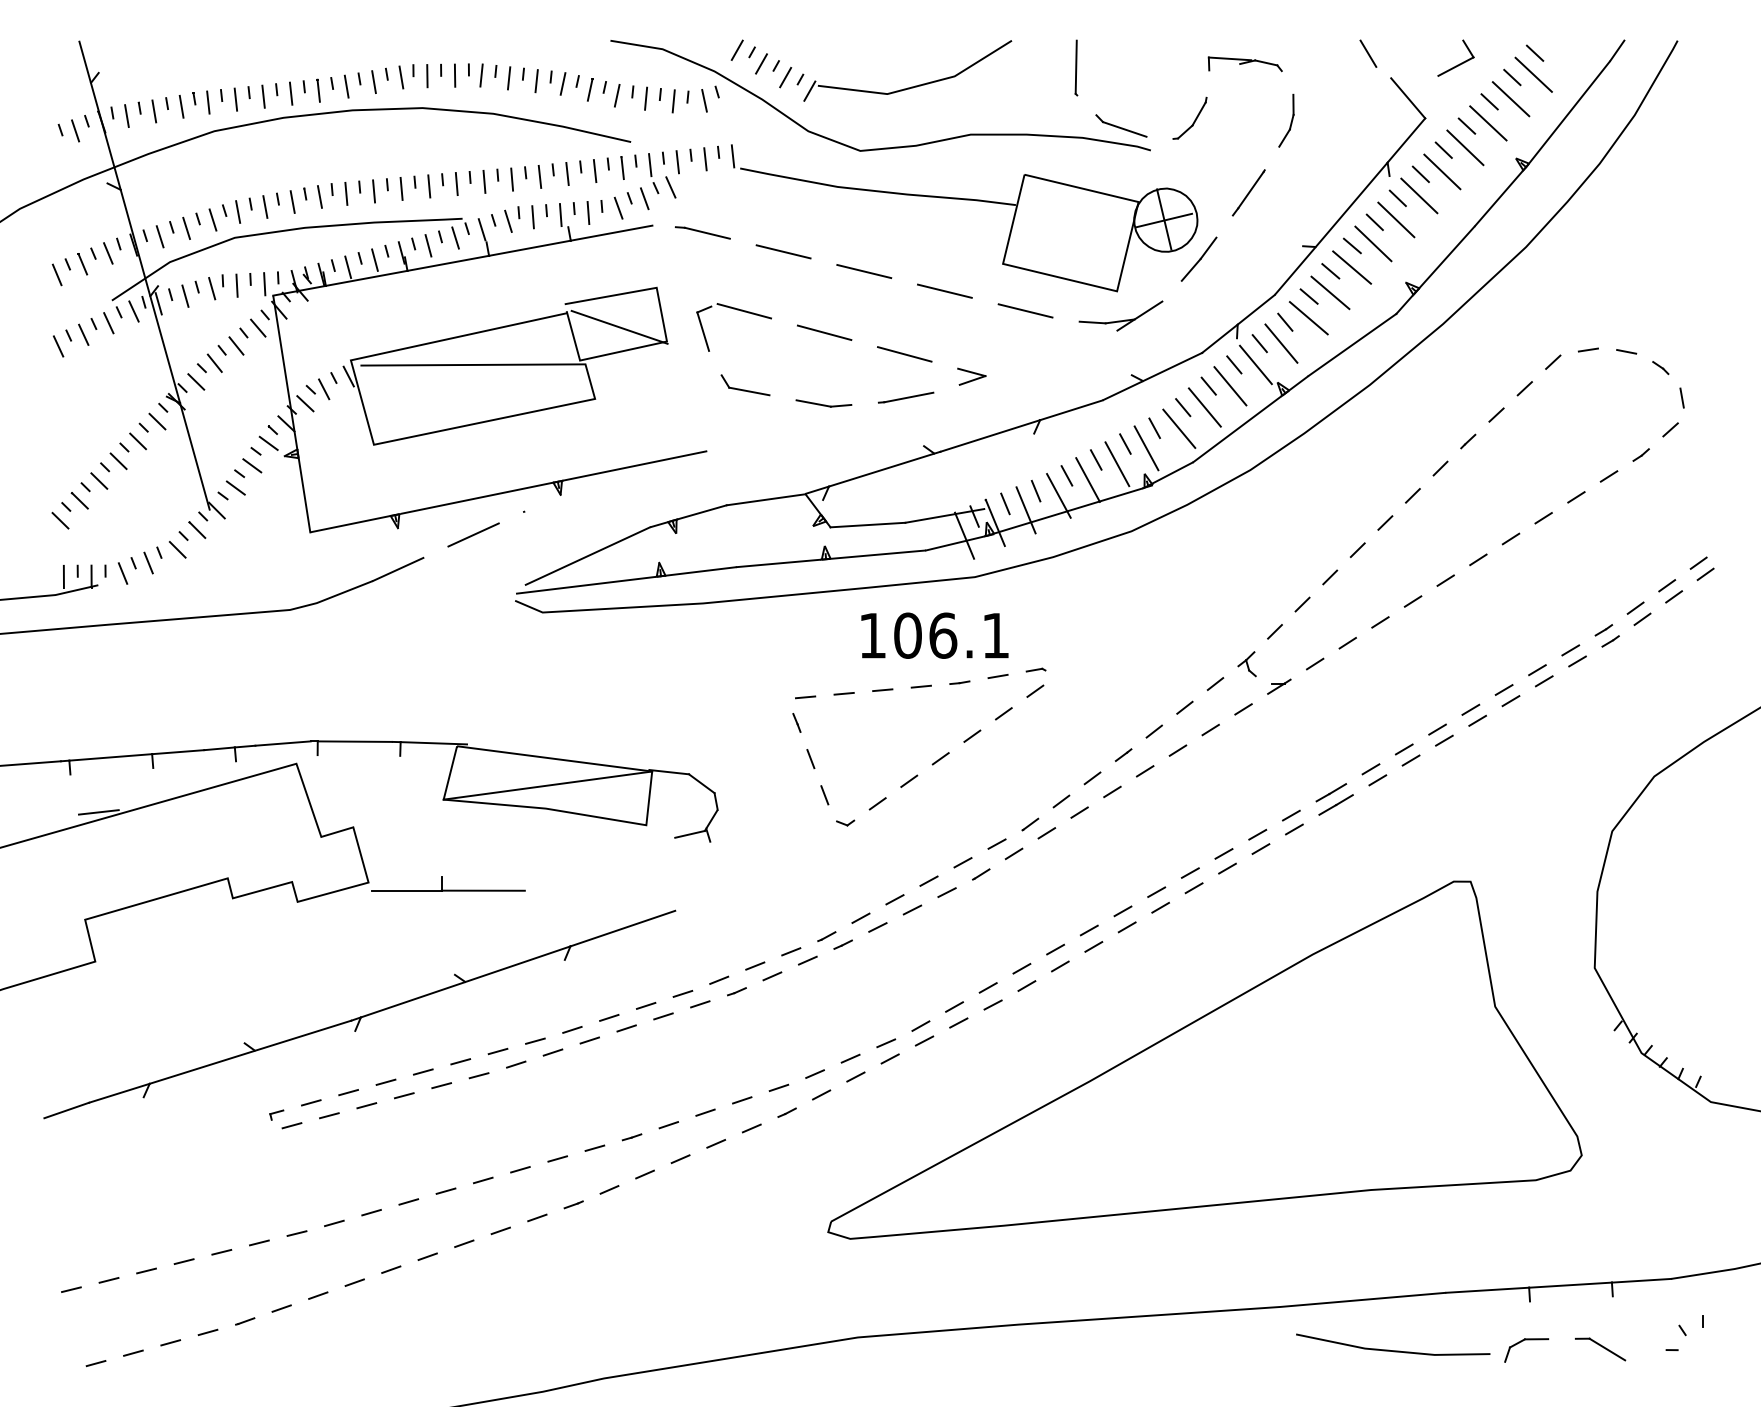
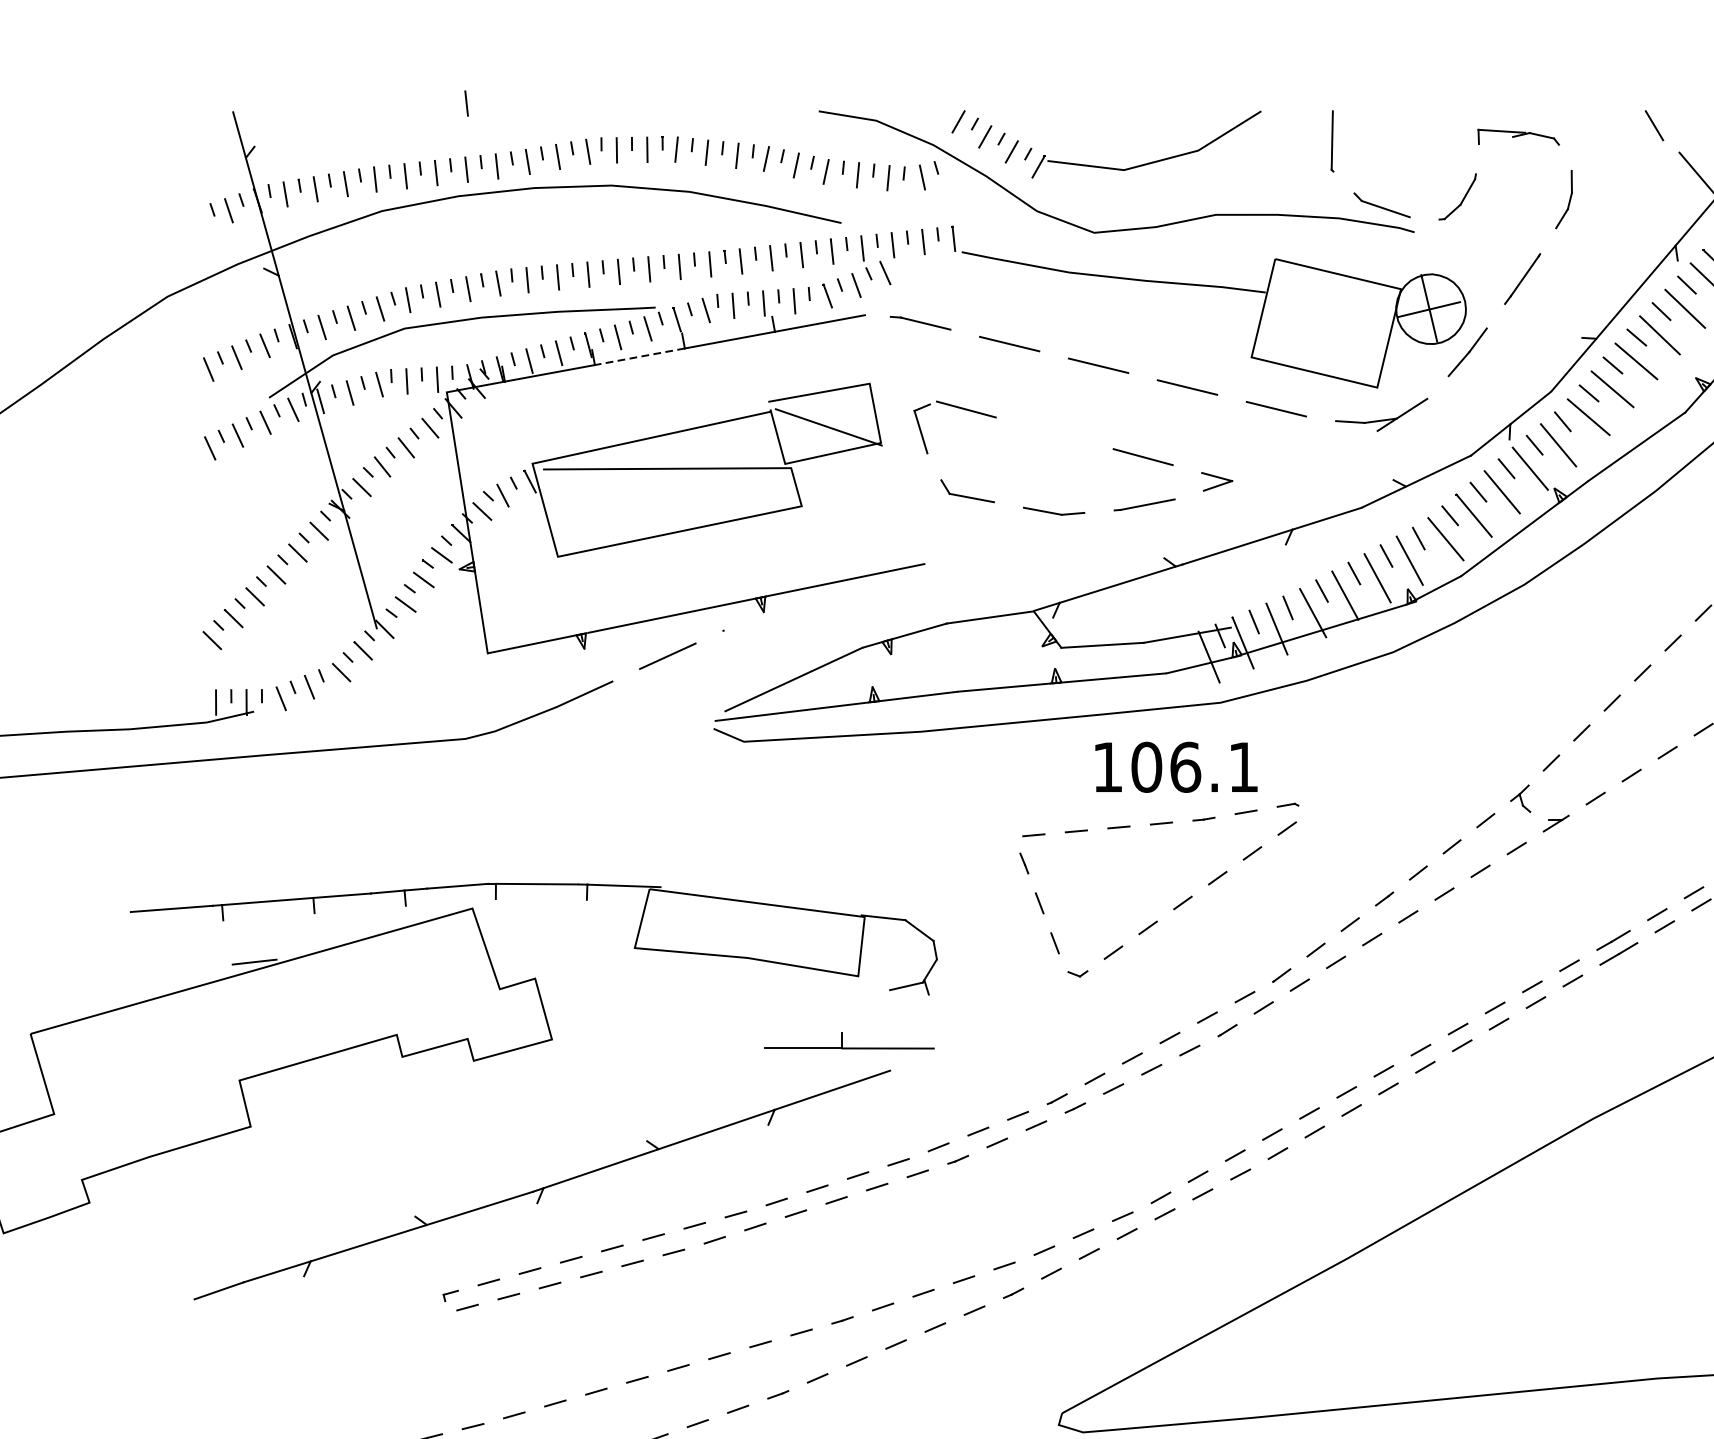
line: (291, 33) -> (467, 103), added
line: (447, 263) -> (639, 356), solid -> dashed
line: (824, 332) -> (1054, 433), removed
line: (547, 785) -> (749, 932), removed
part: (448, 883) -> (849, 1040), moved

